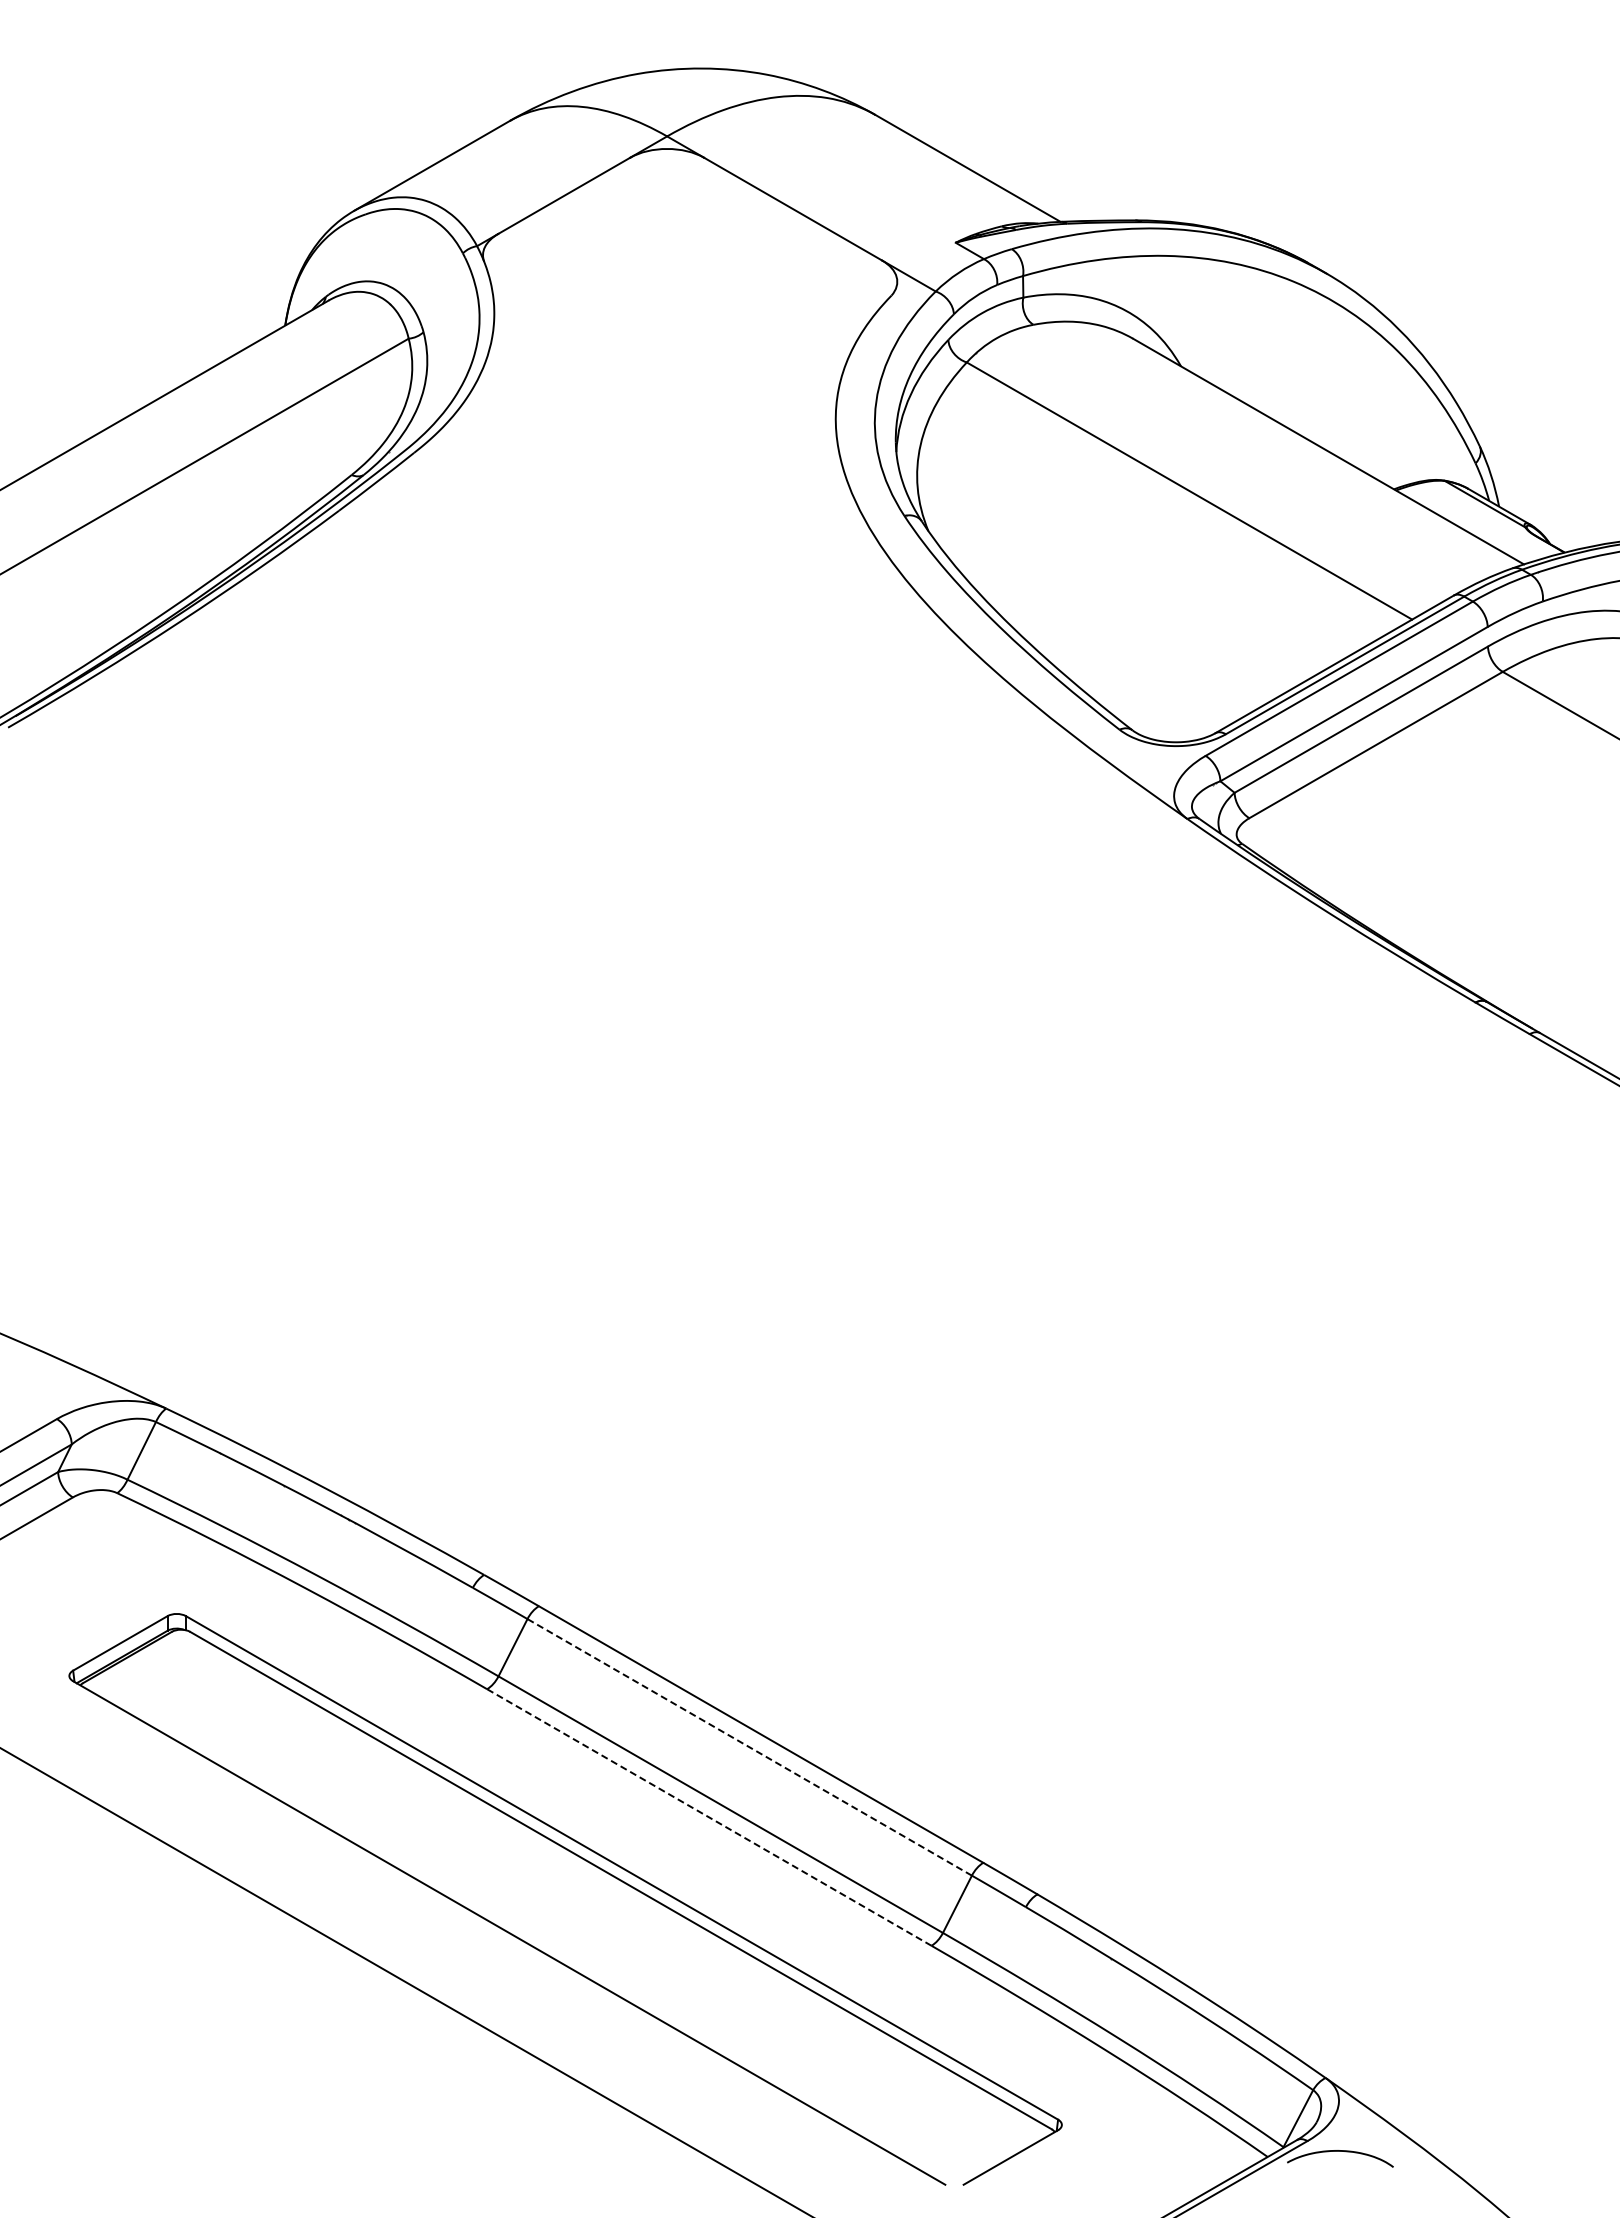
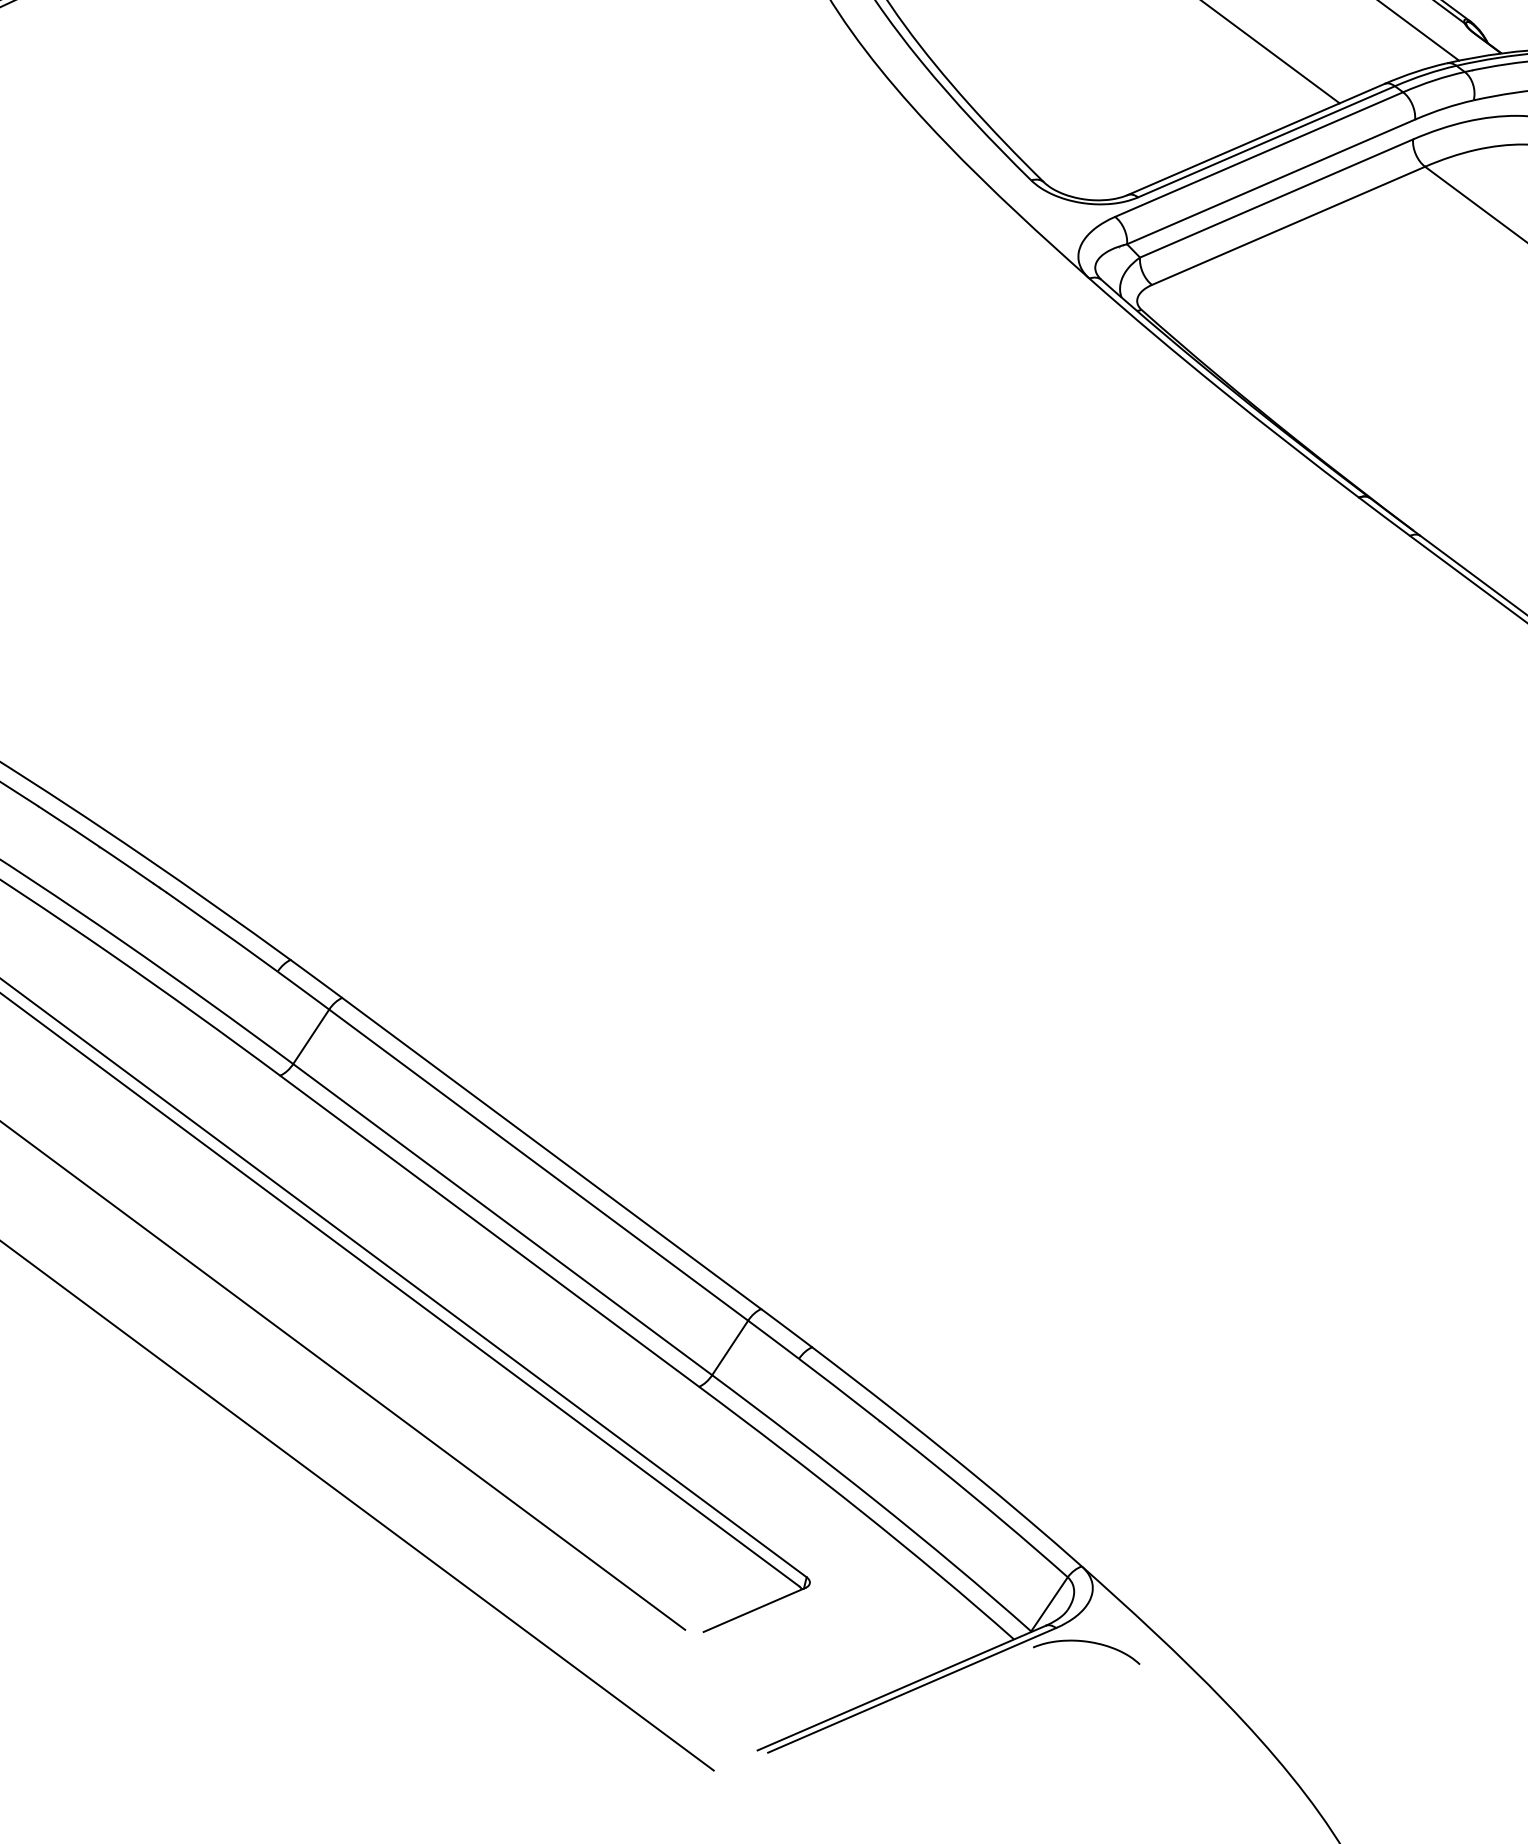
line: (749, 1747) -> (538, 1165), dashed -> solid
line: (709, 1817) -> (489, 1231), dashed -> solid

